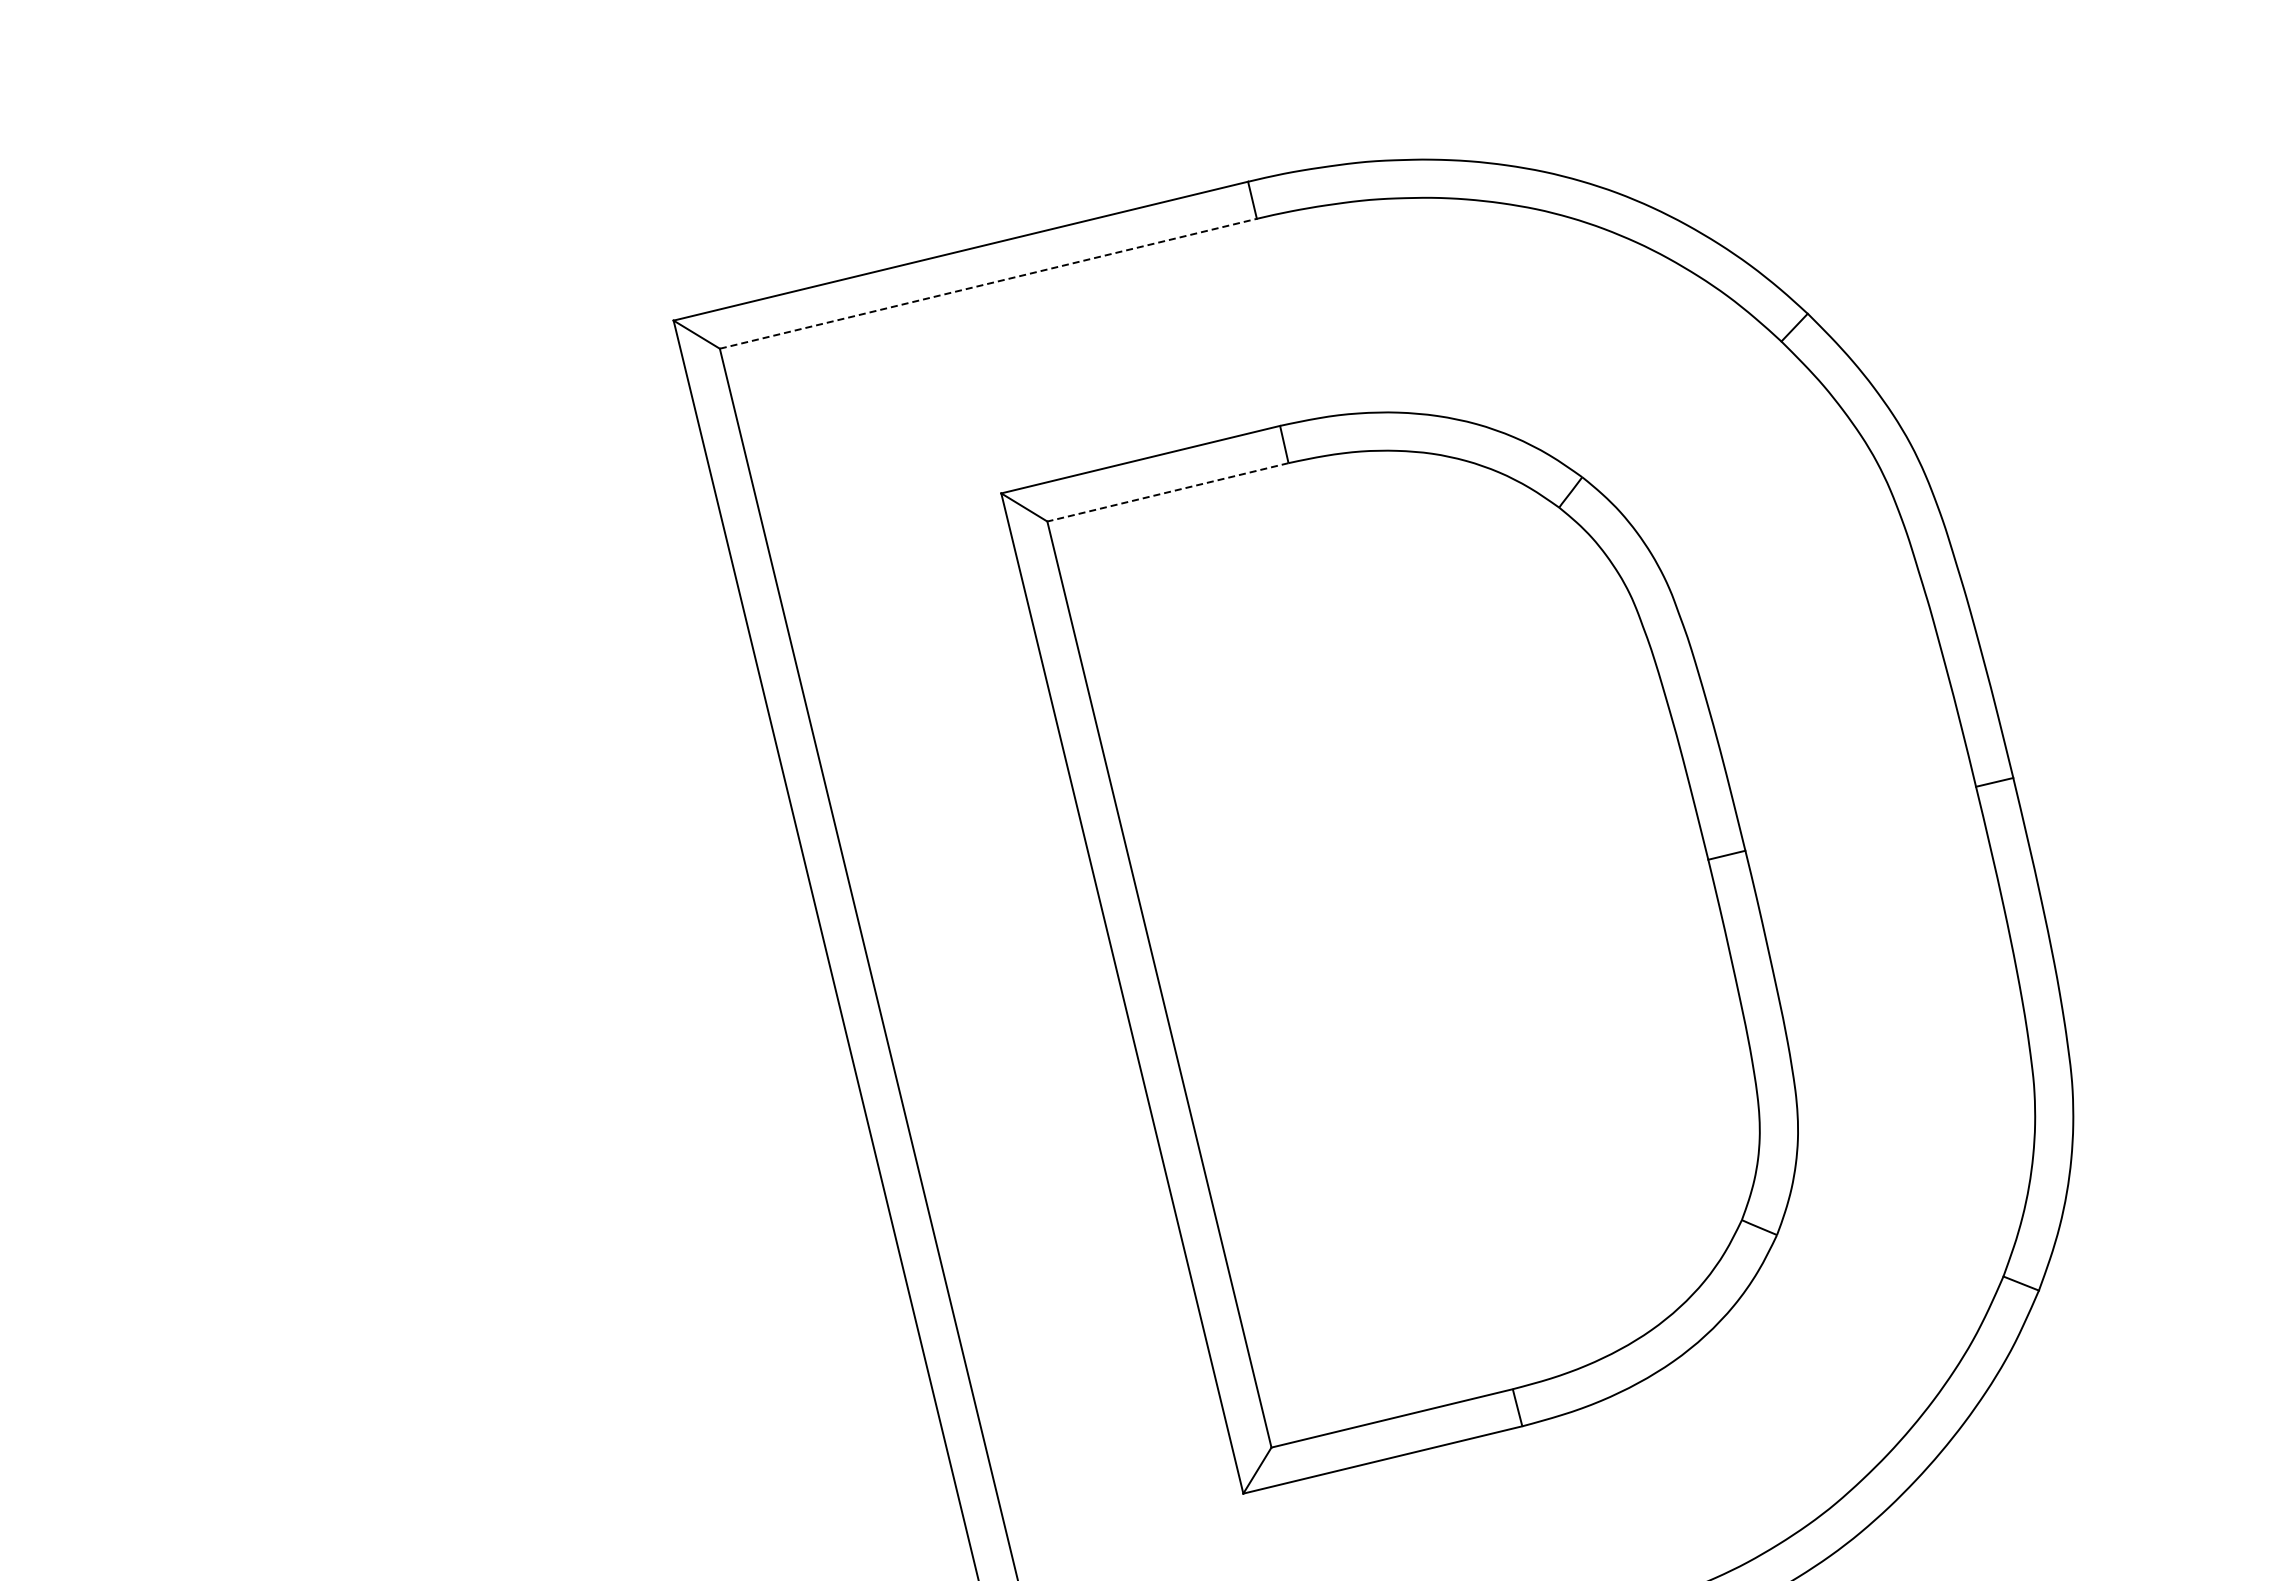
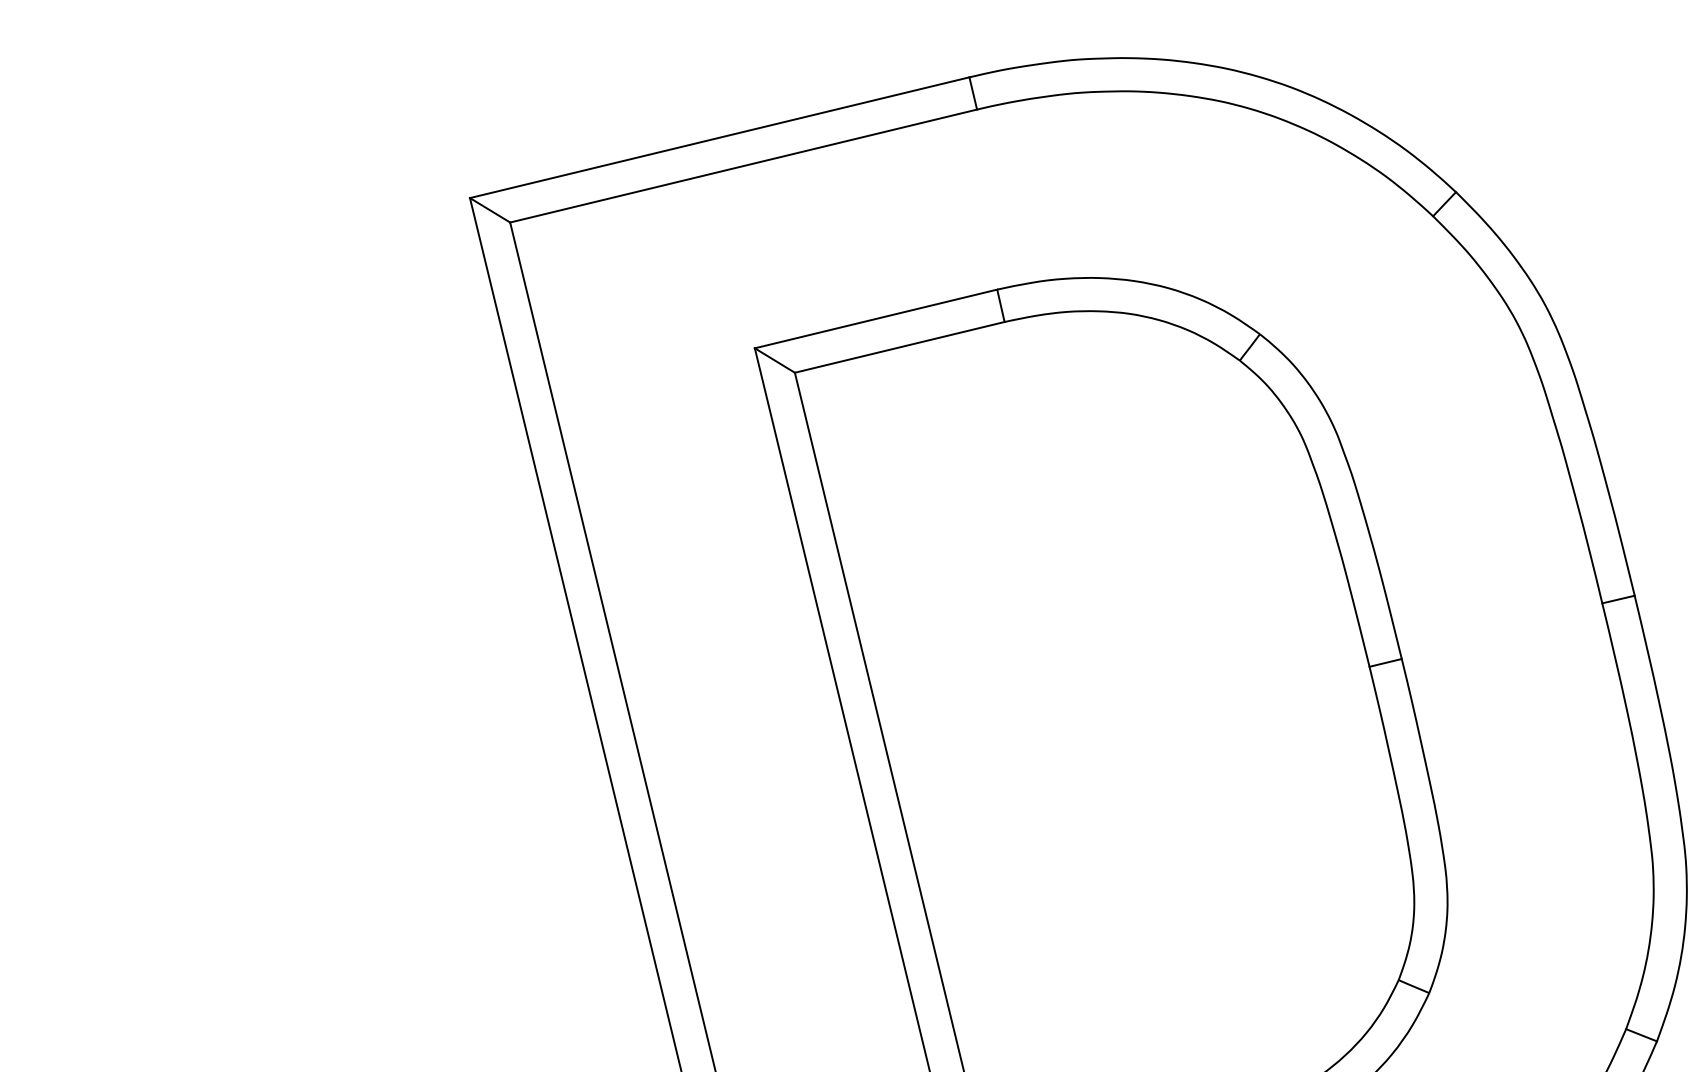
line: (988, 283) -> (743, 165), dashed -> solid
line: (1167, 492) -> (899, 347), dashed -> solid

